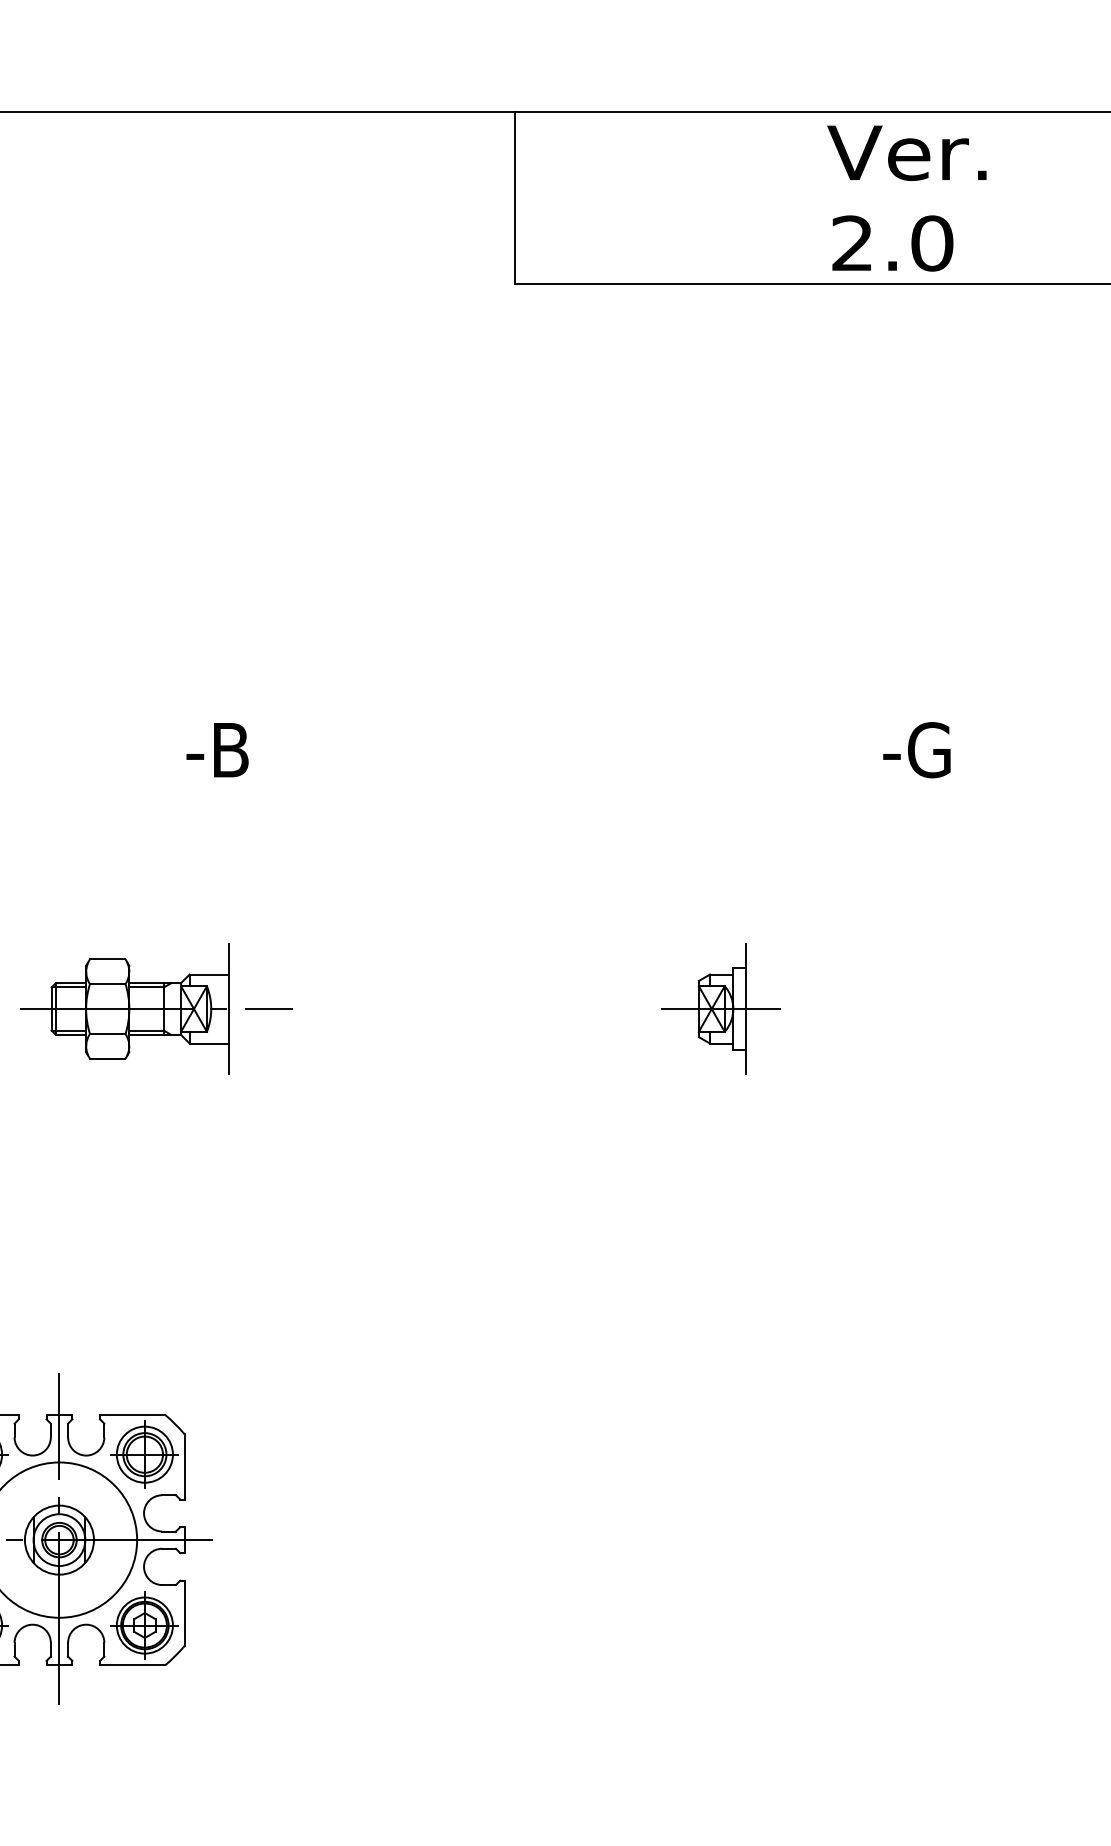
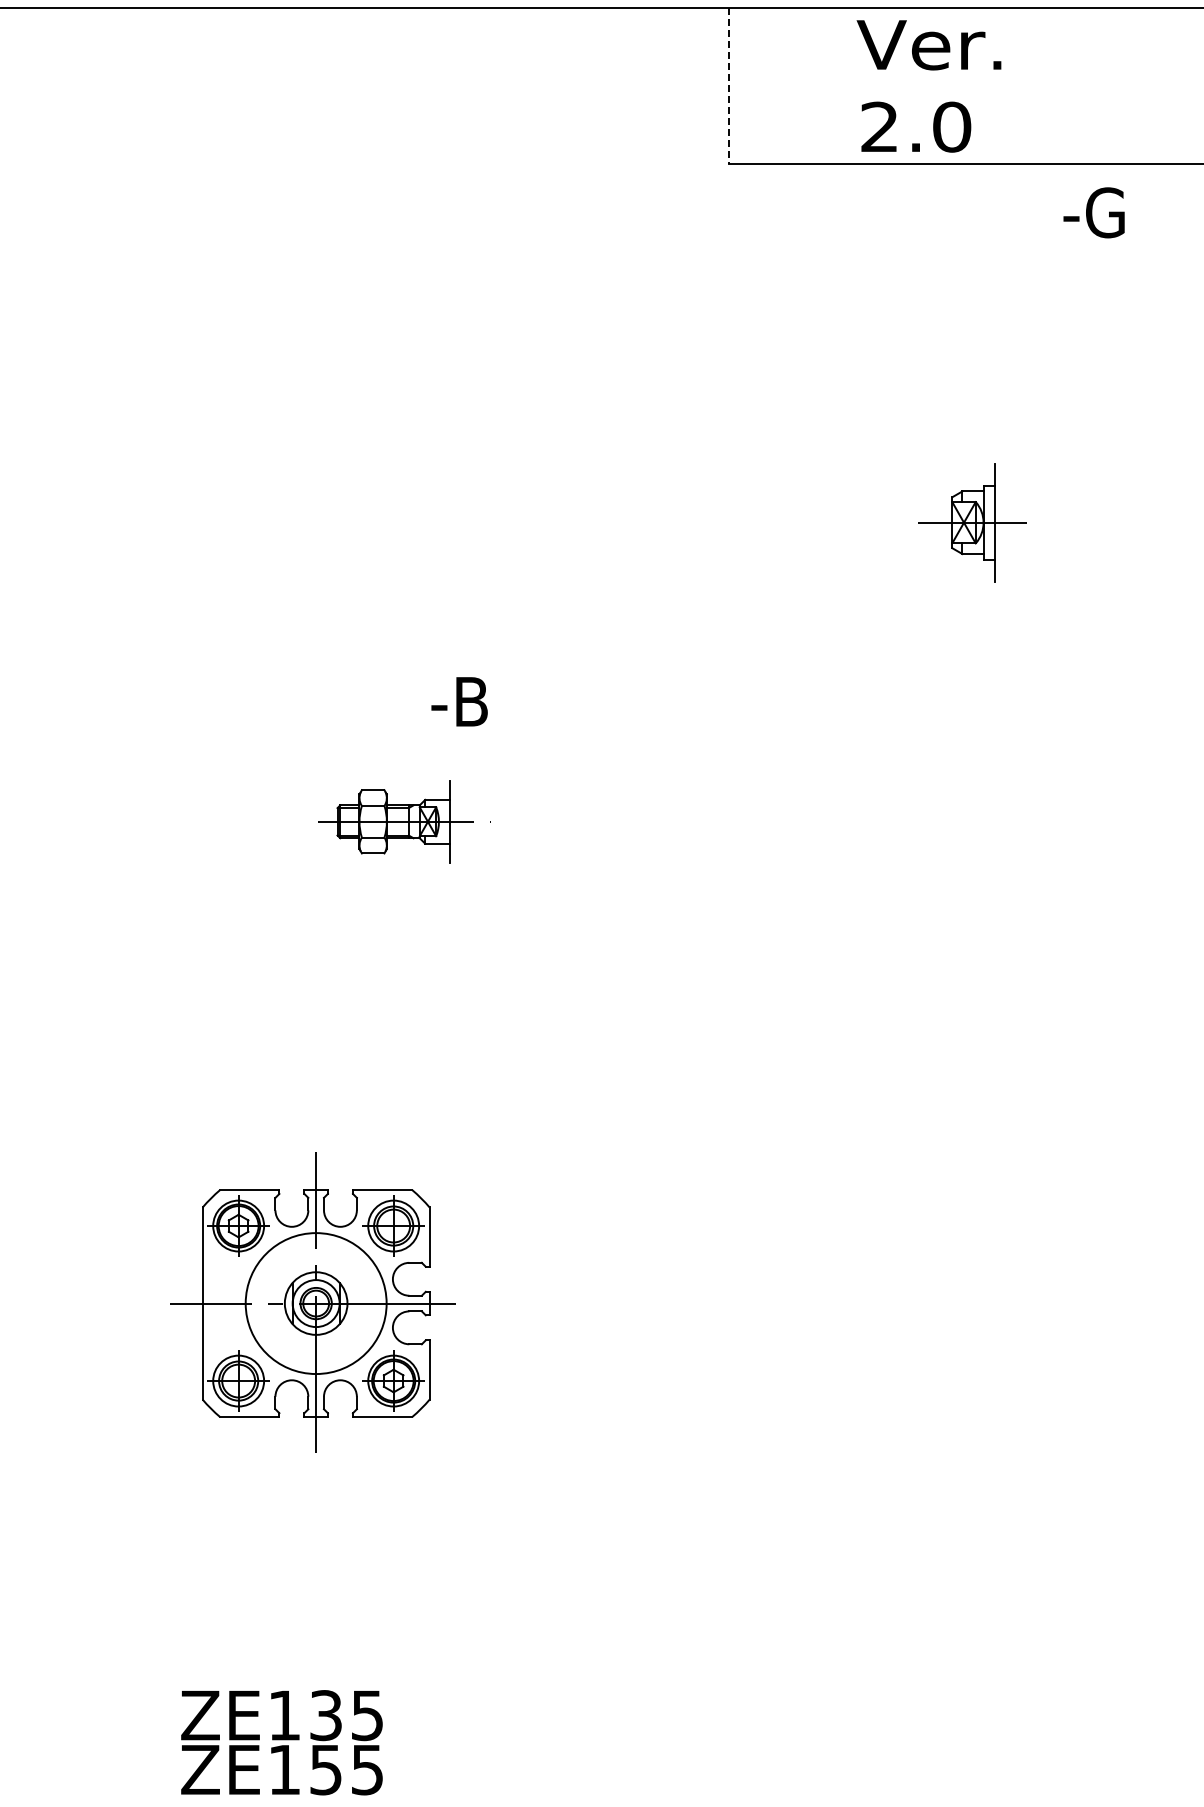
line: (515, 198) -> (729, 86), solid -> dashed
text: (906, 198) -> (928, 86), moved
text: (217, 749) -> (459, 701), moved
text: (916, 749) -> (1093, 212), moved
part: (155, 1008) -> (403, 821), size x0.7
part: (721, 1008) -> (972, 522), moved

